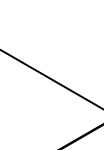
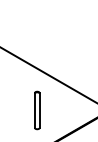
part: (39, 116) -> (37, 110), added

